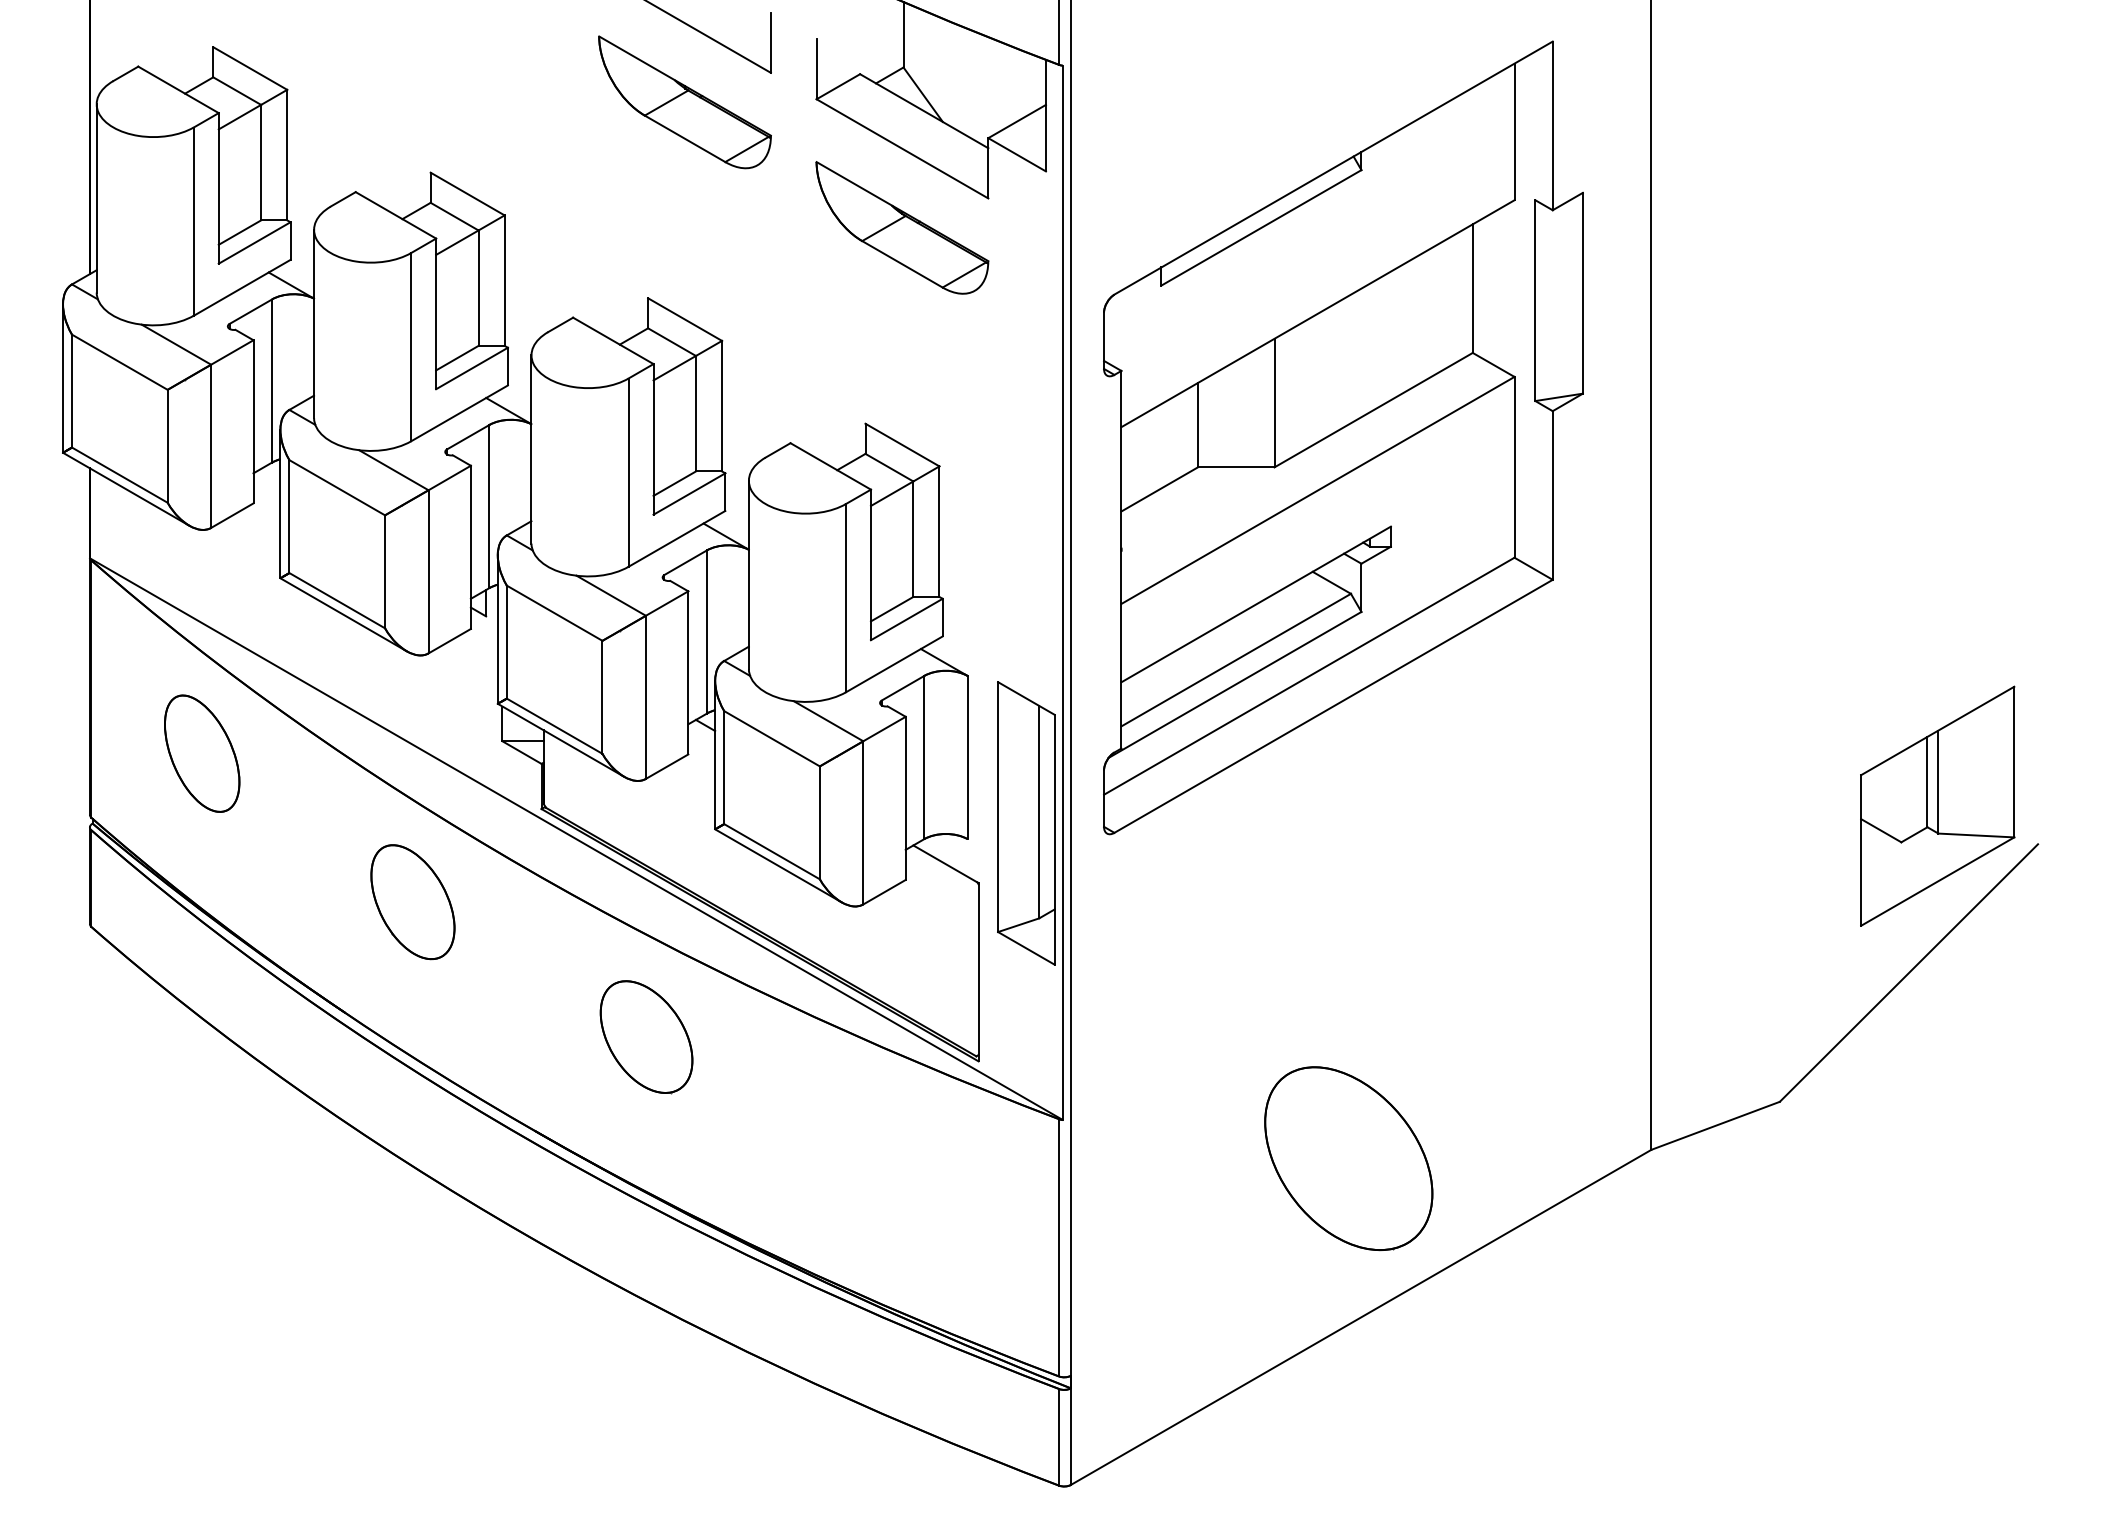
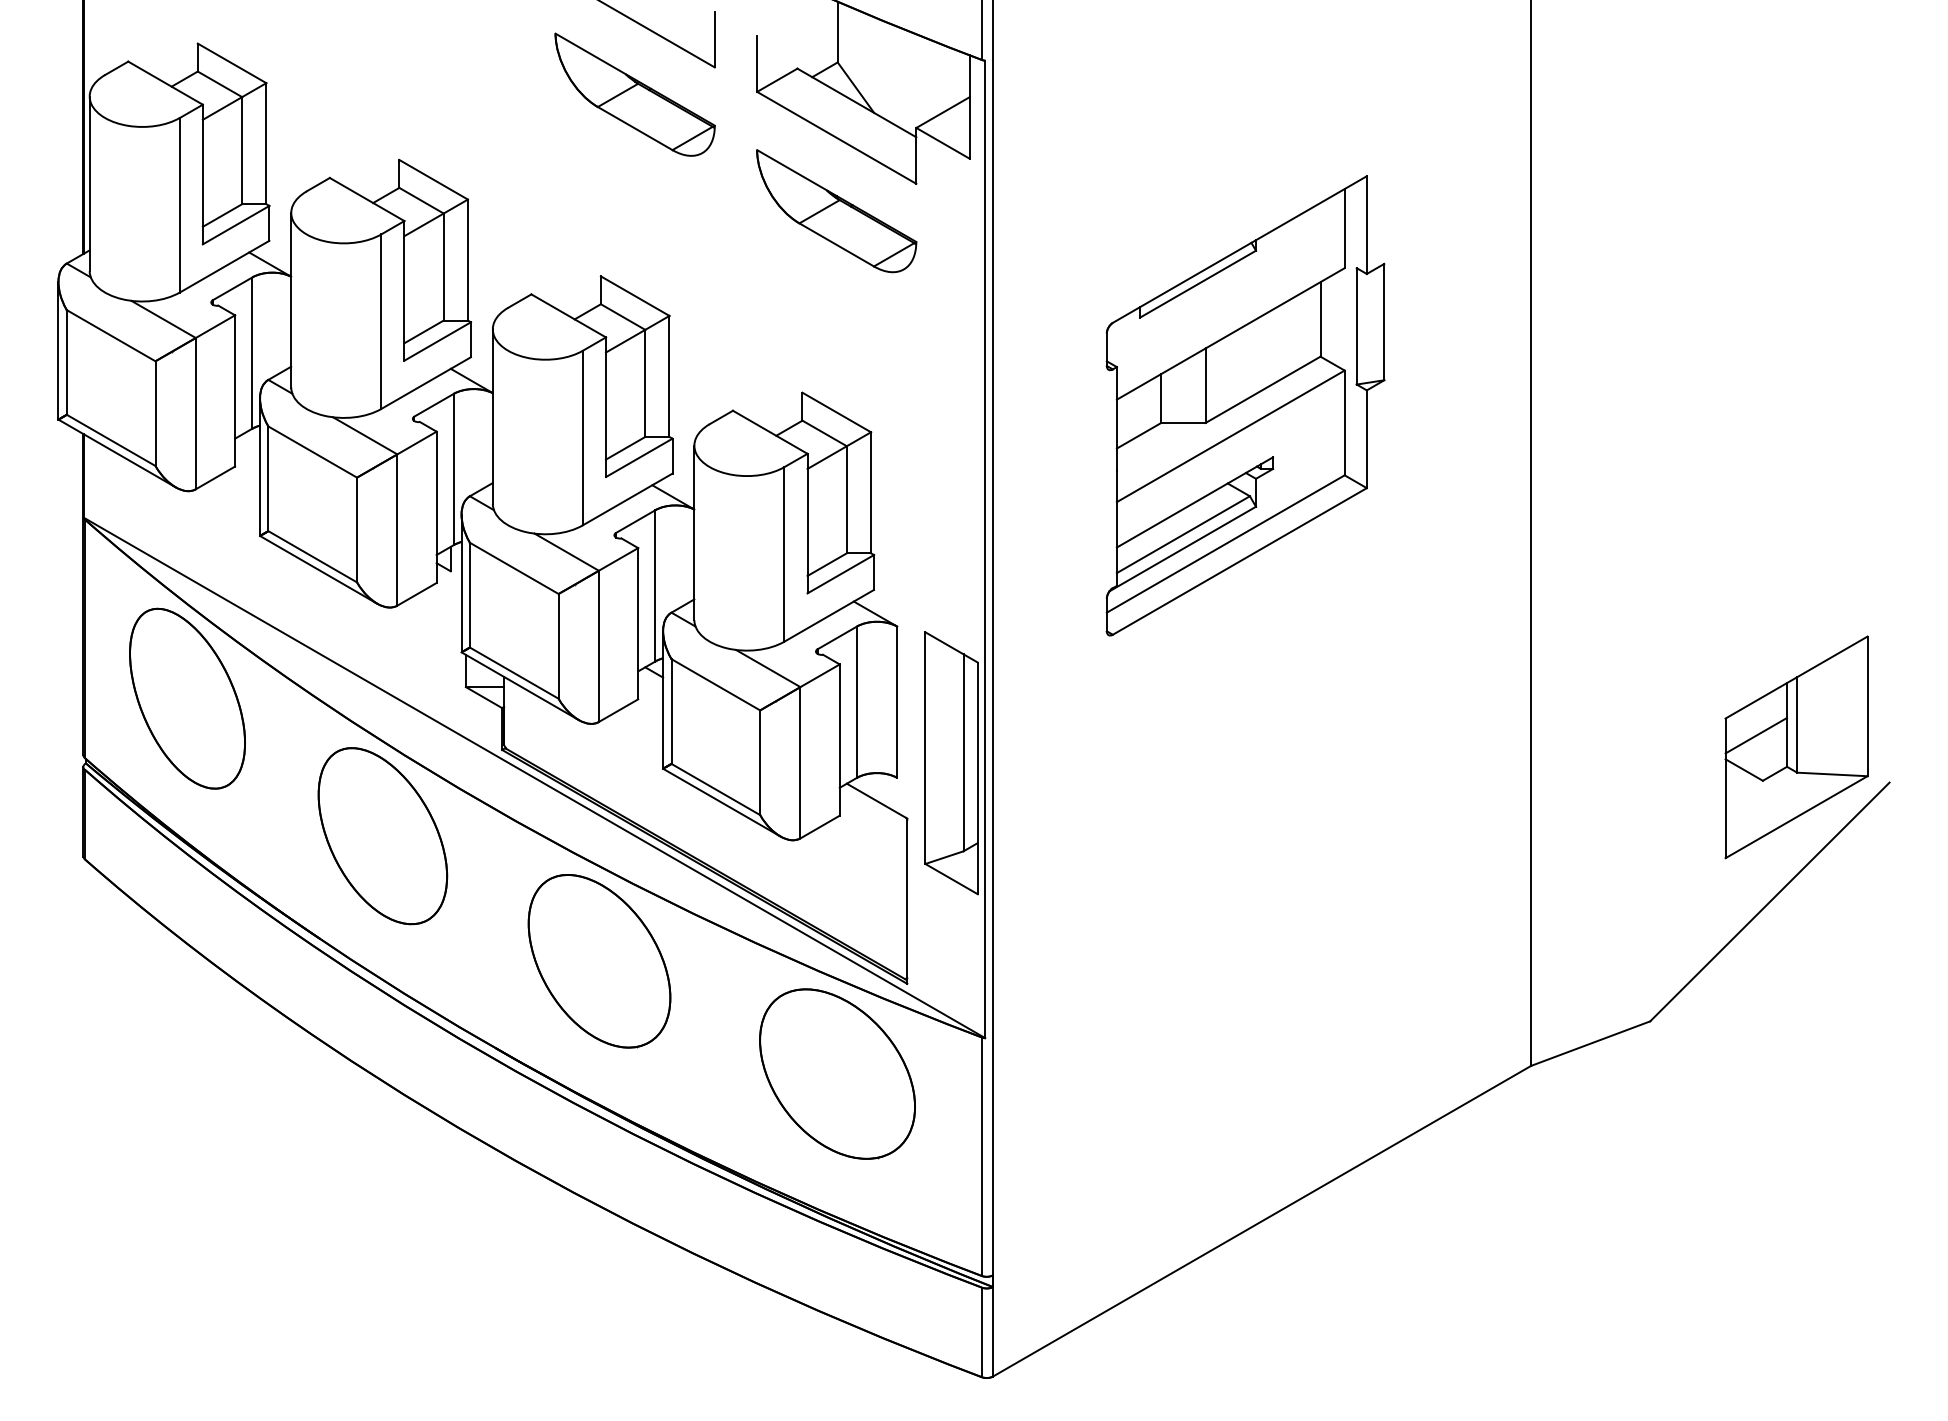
part: (1343, 437) -> (1245, 405), size x0.62
part: (202, 753) -> (187, 698), size x1.67
line: (1894, 793) -> (1756, 735), added
part: (412, 902) -> (382, 836), size x1.67
part: (646, 1037) -> (599, 961), size x1.67
part: (1348, 1158) -> (837, 1073), moved

